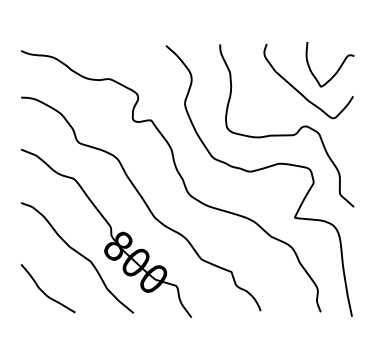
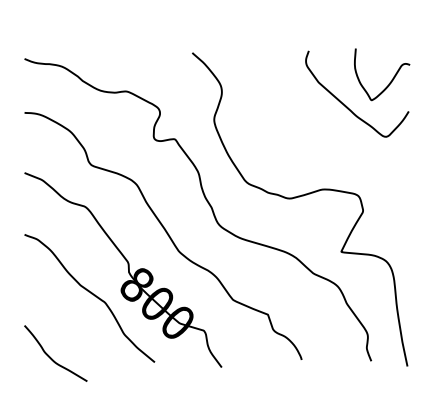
curve: (286, 134) -> (331, 155), removed
curve: (43, 291) -> (50, 356), moved

